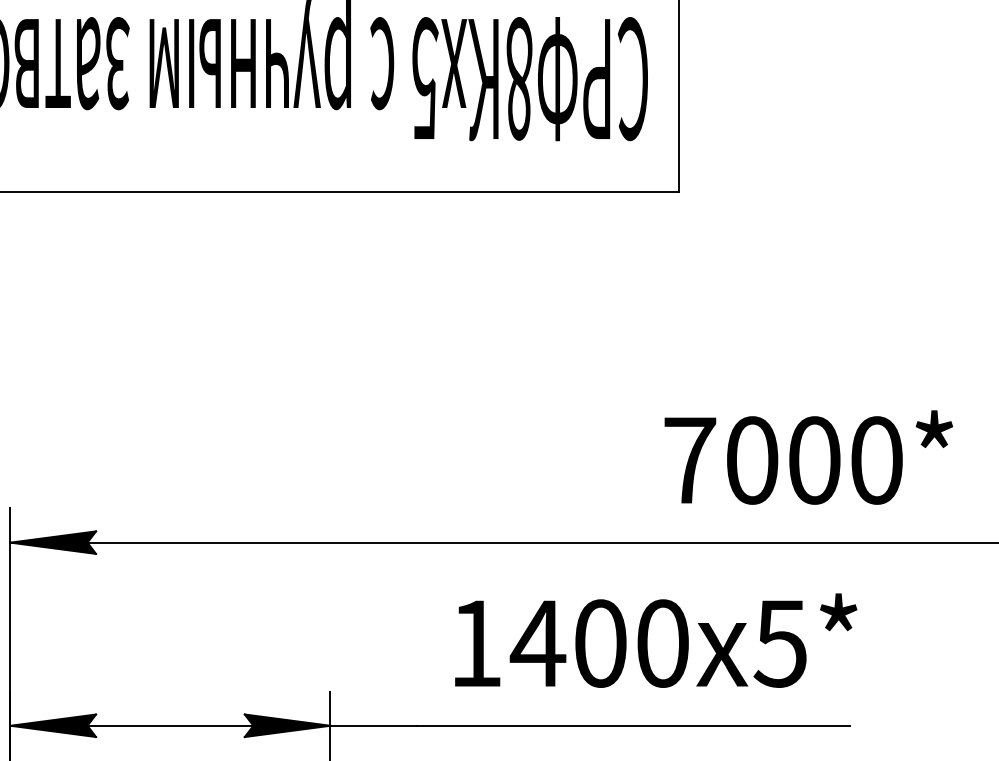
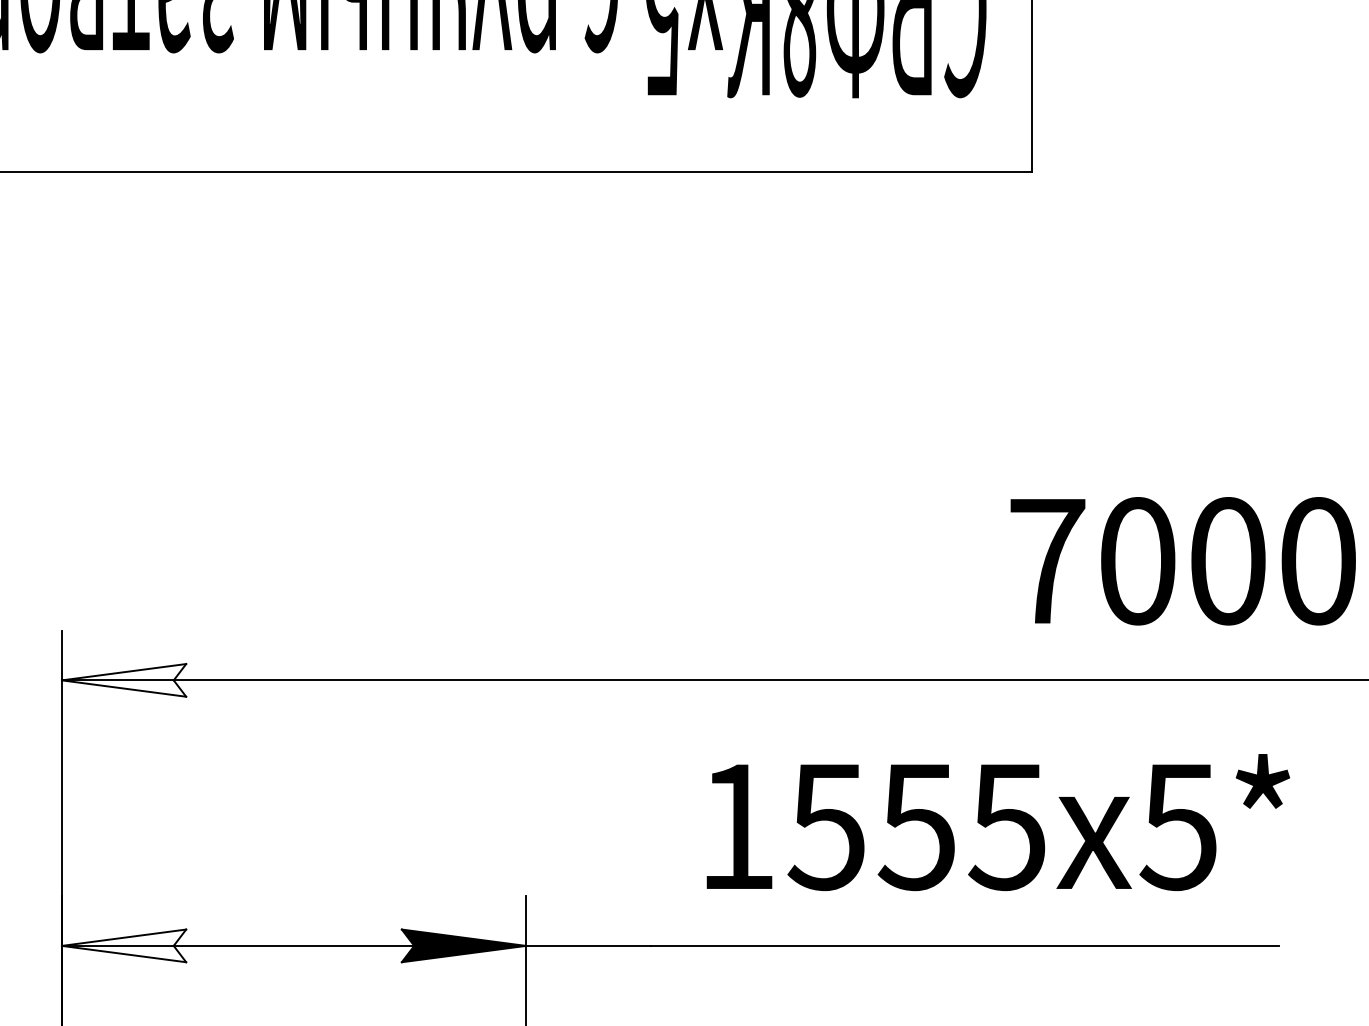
fill: (53, 542) -> (124, 680), removed
text: (598, 643) -> (914, 826), 1400x5* -> 1555x5*
fill: (53, 725) -> (124, 945), removed

